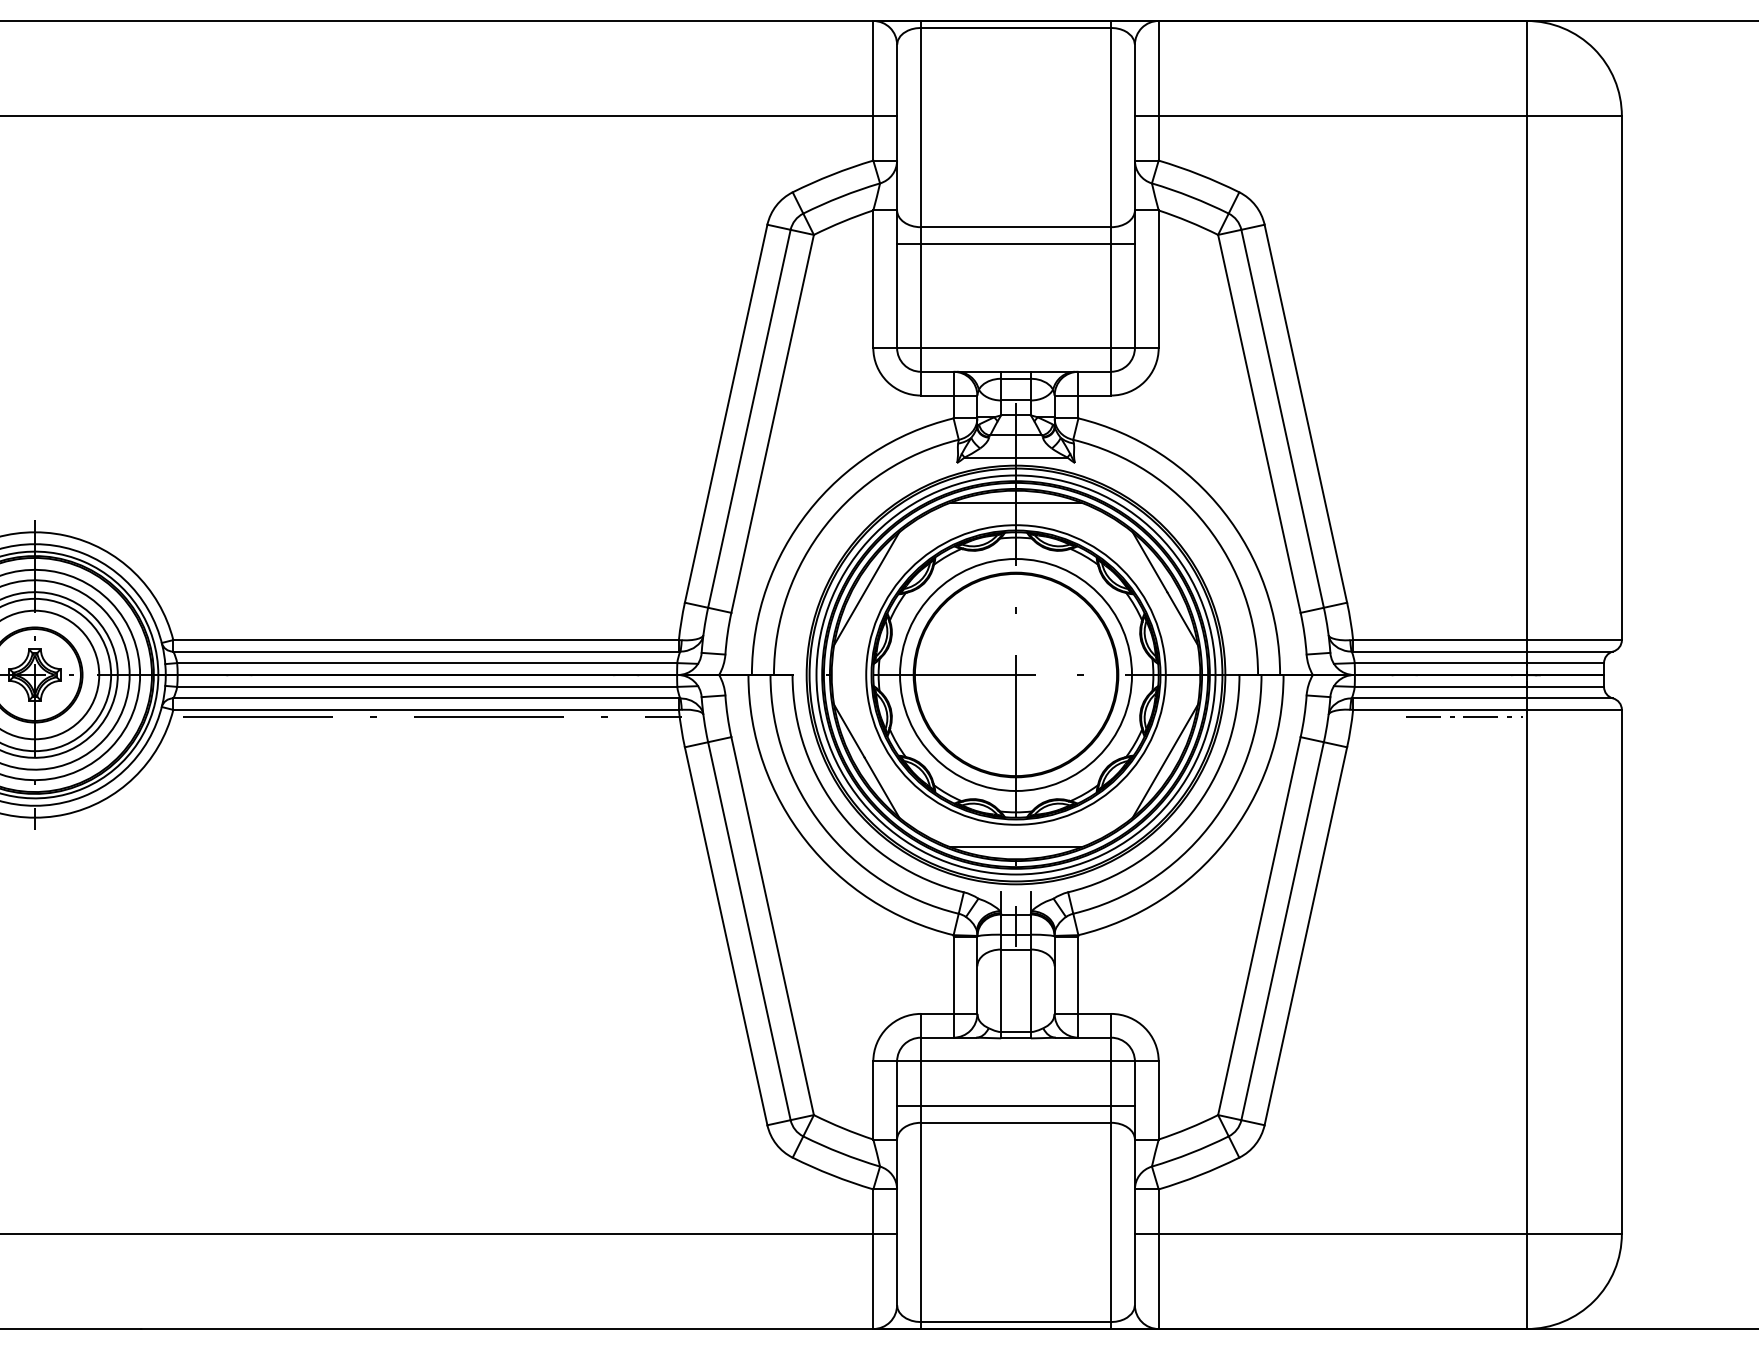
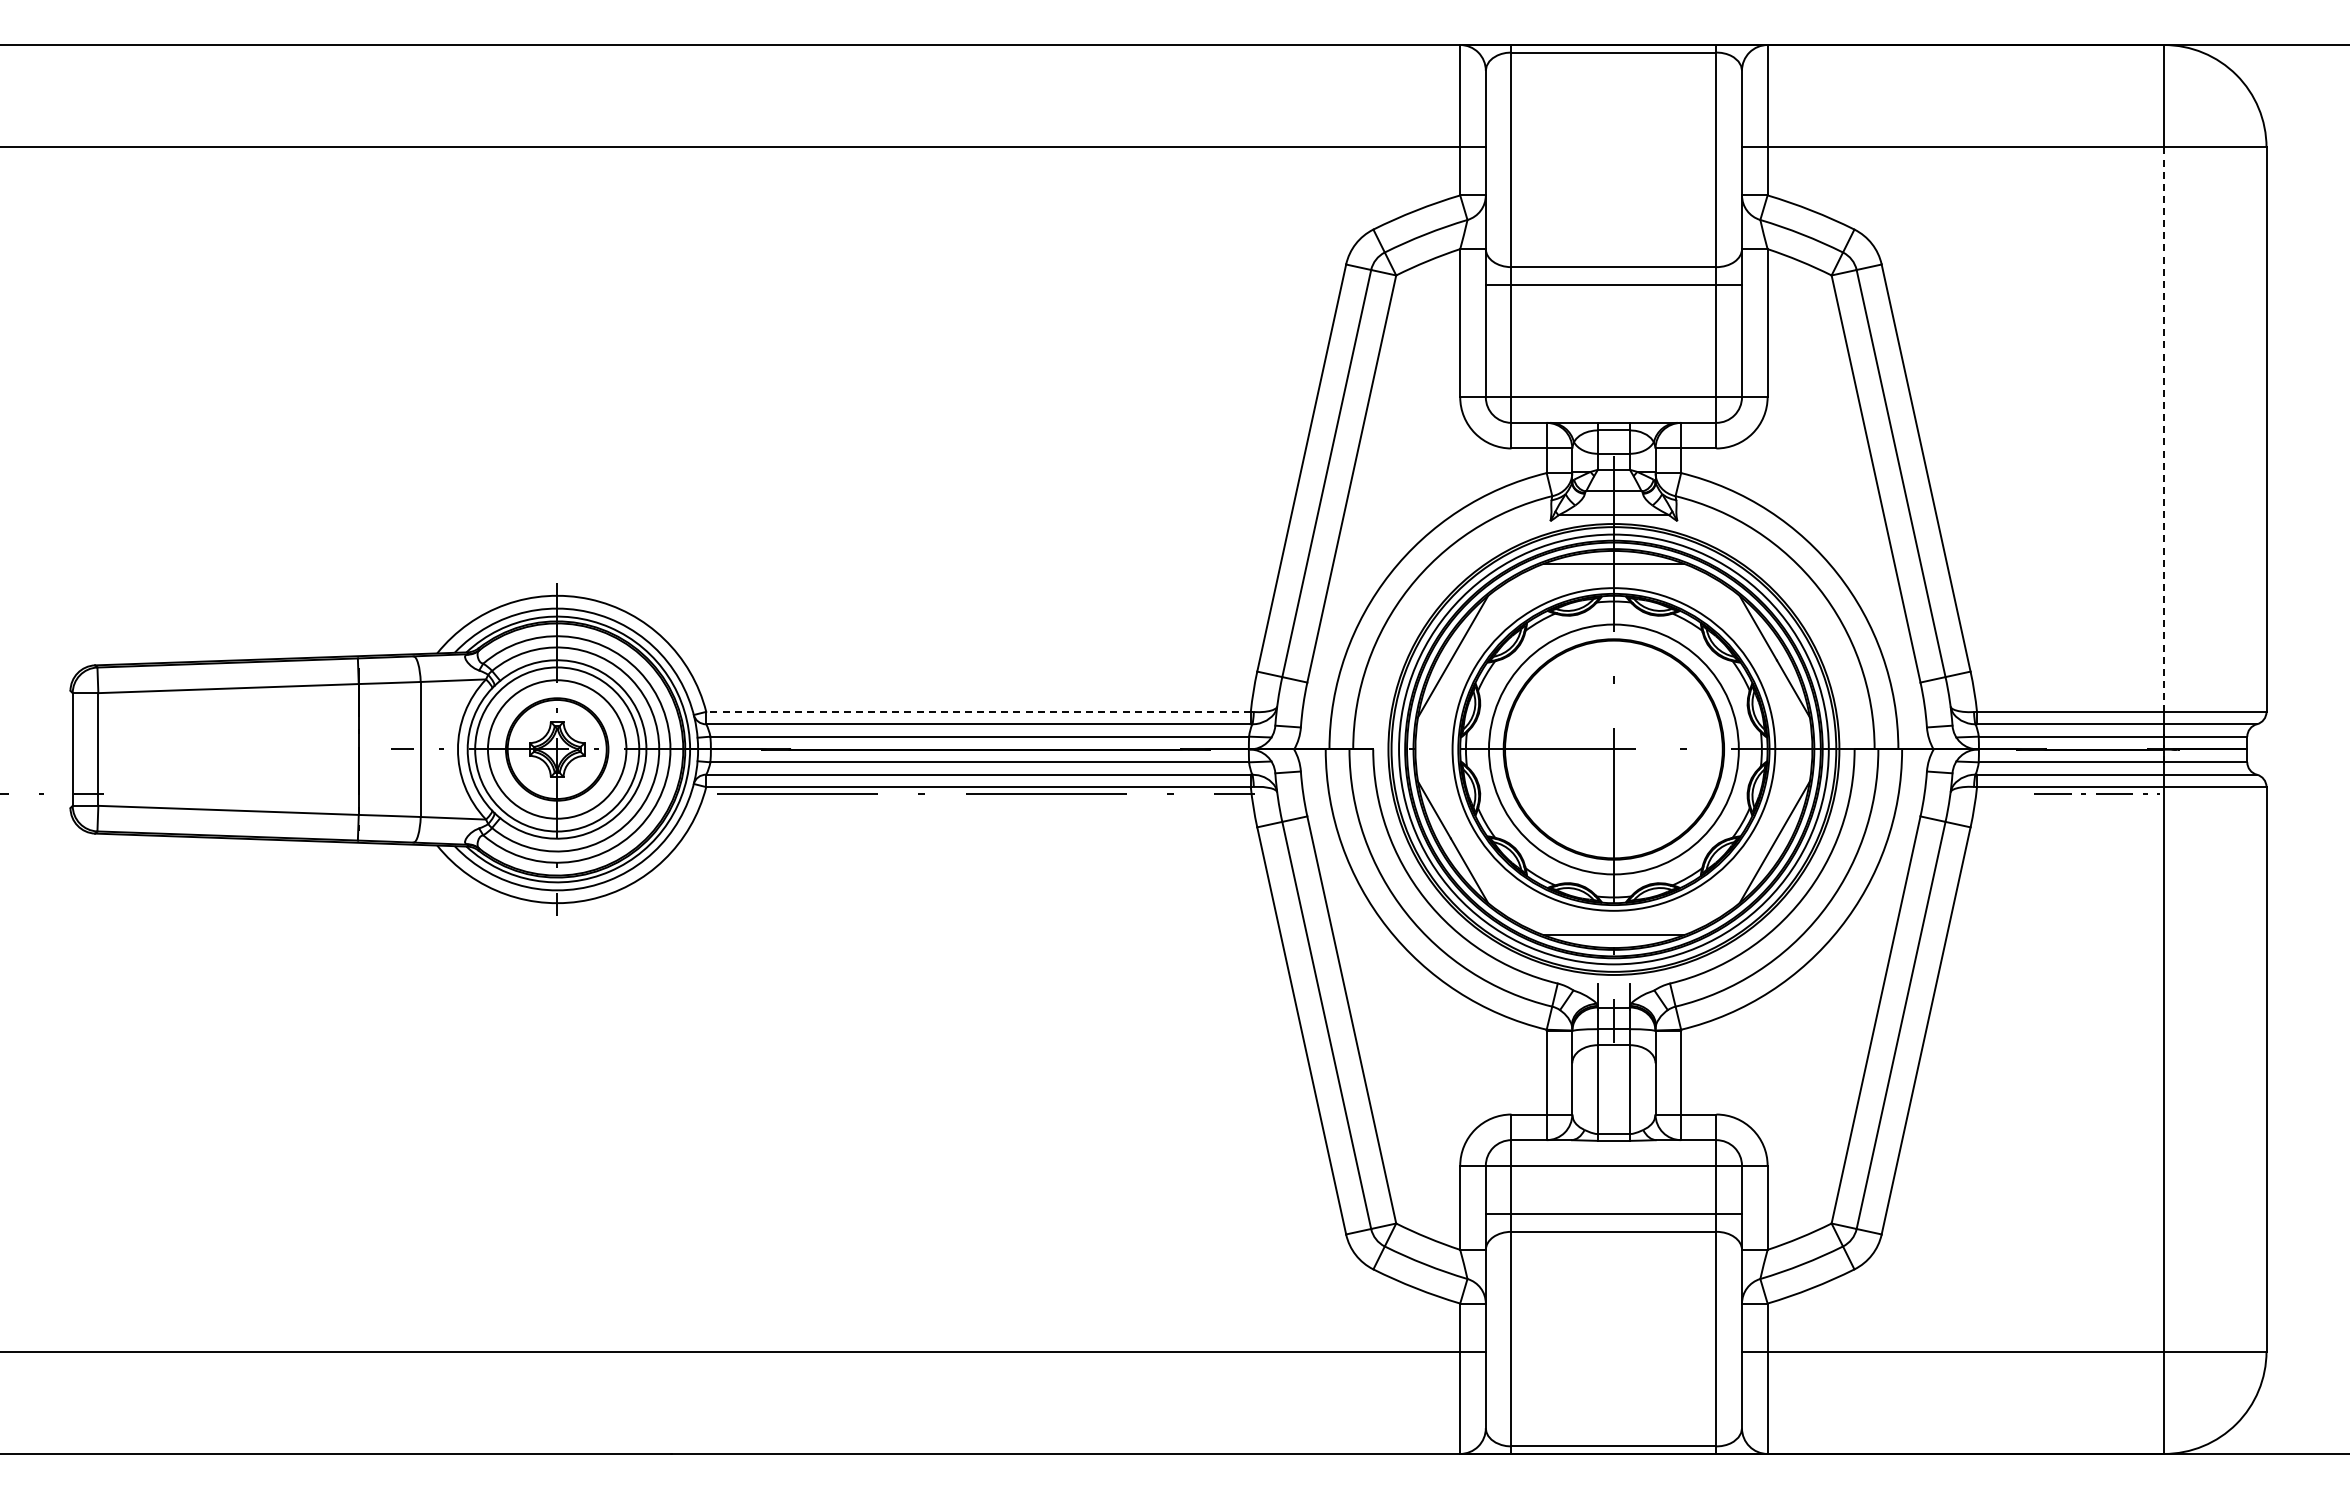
line: (1527, 378) -> (2164, 430), solid -> dashed
line: (426, 639) -> (978, 711), solid -> dashed

